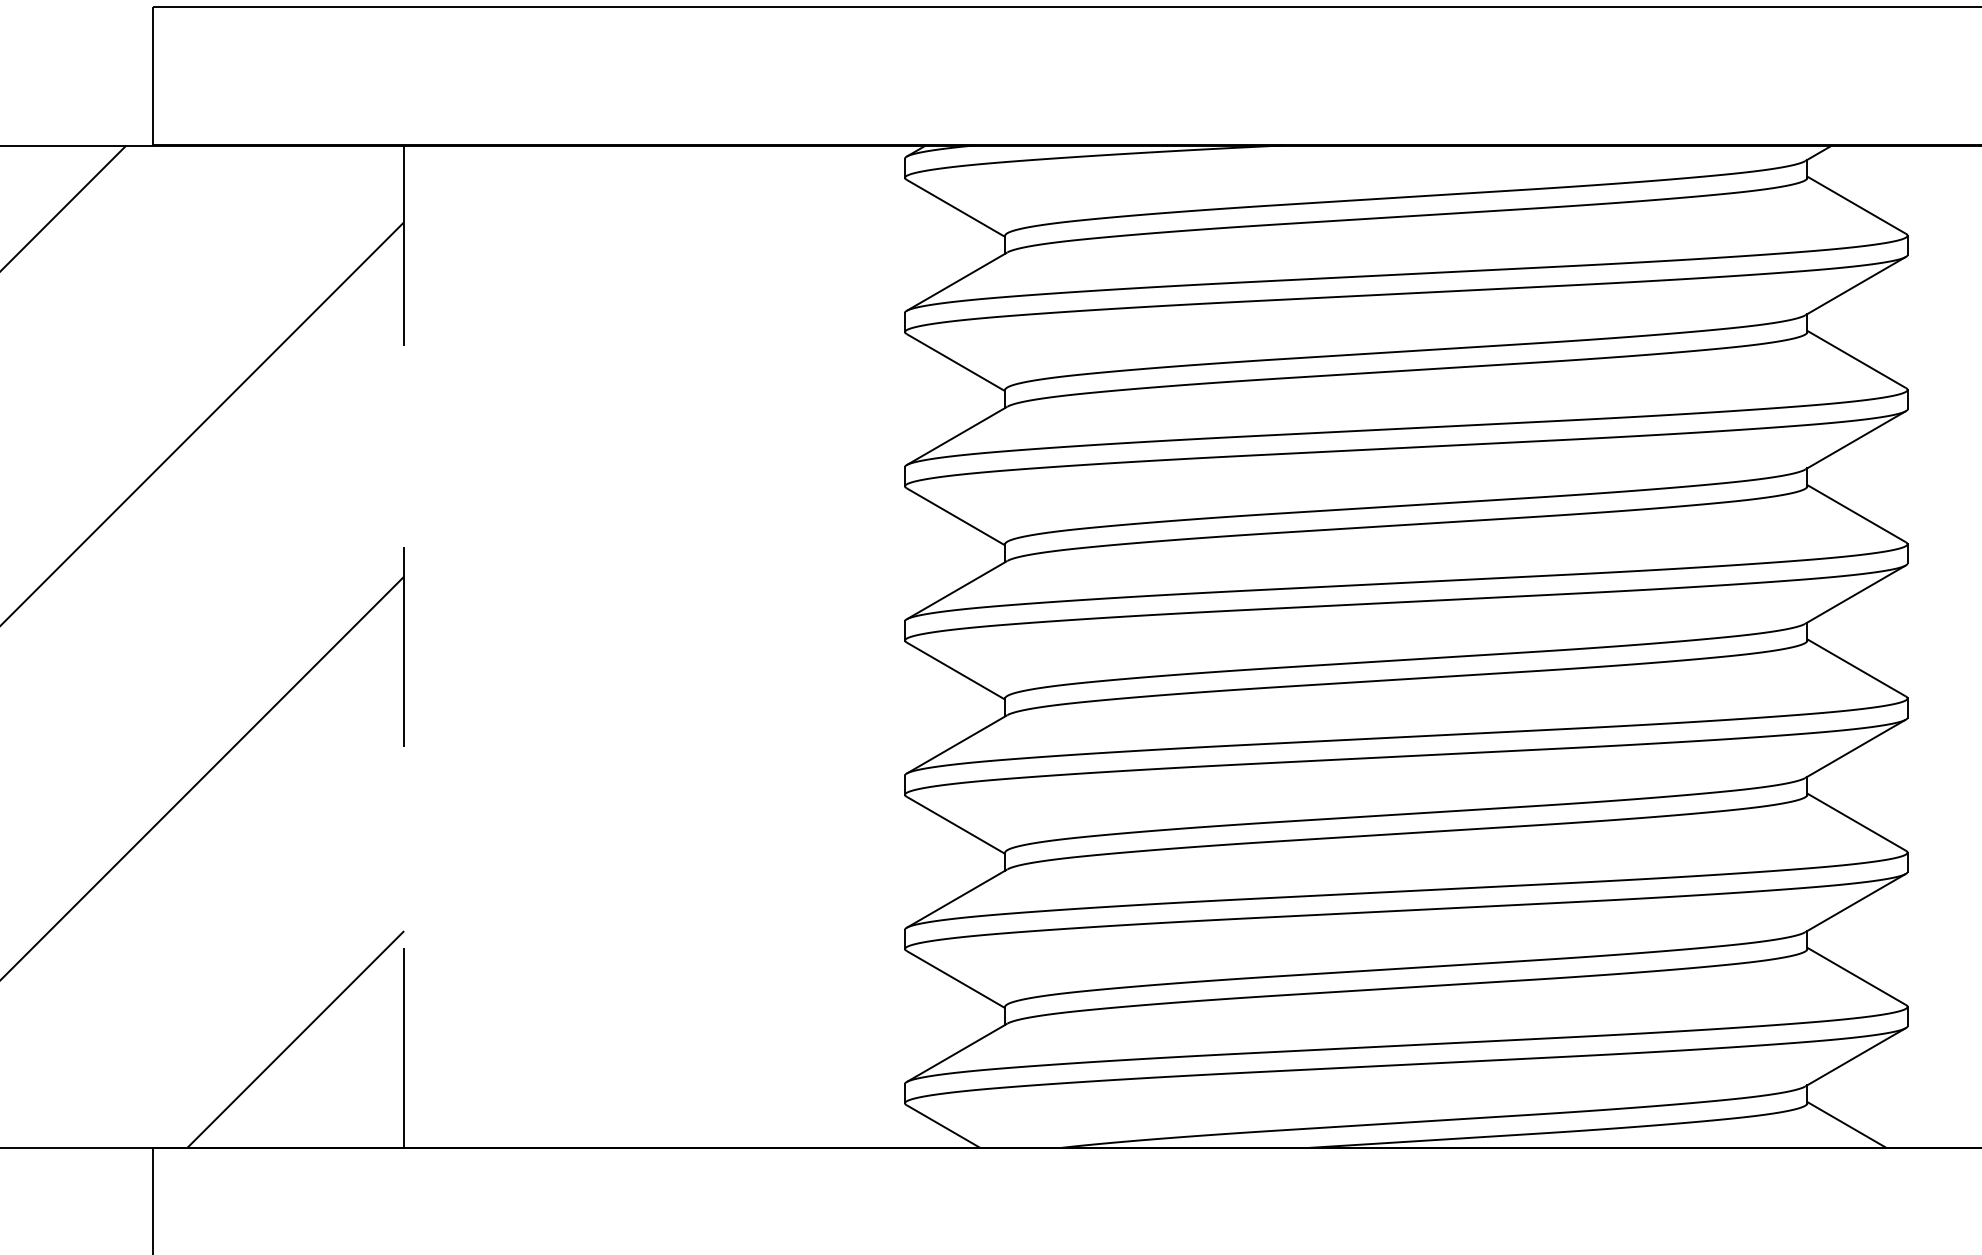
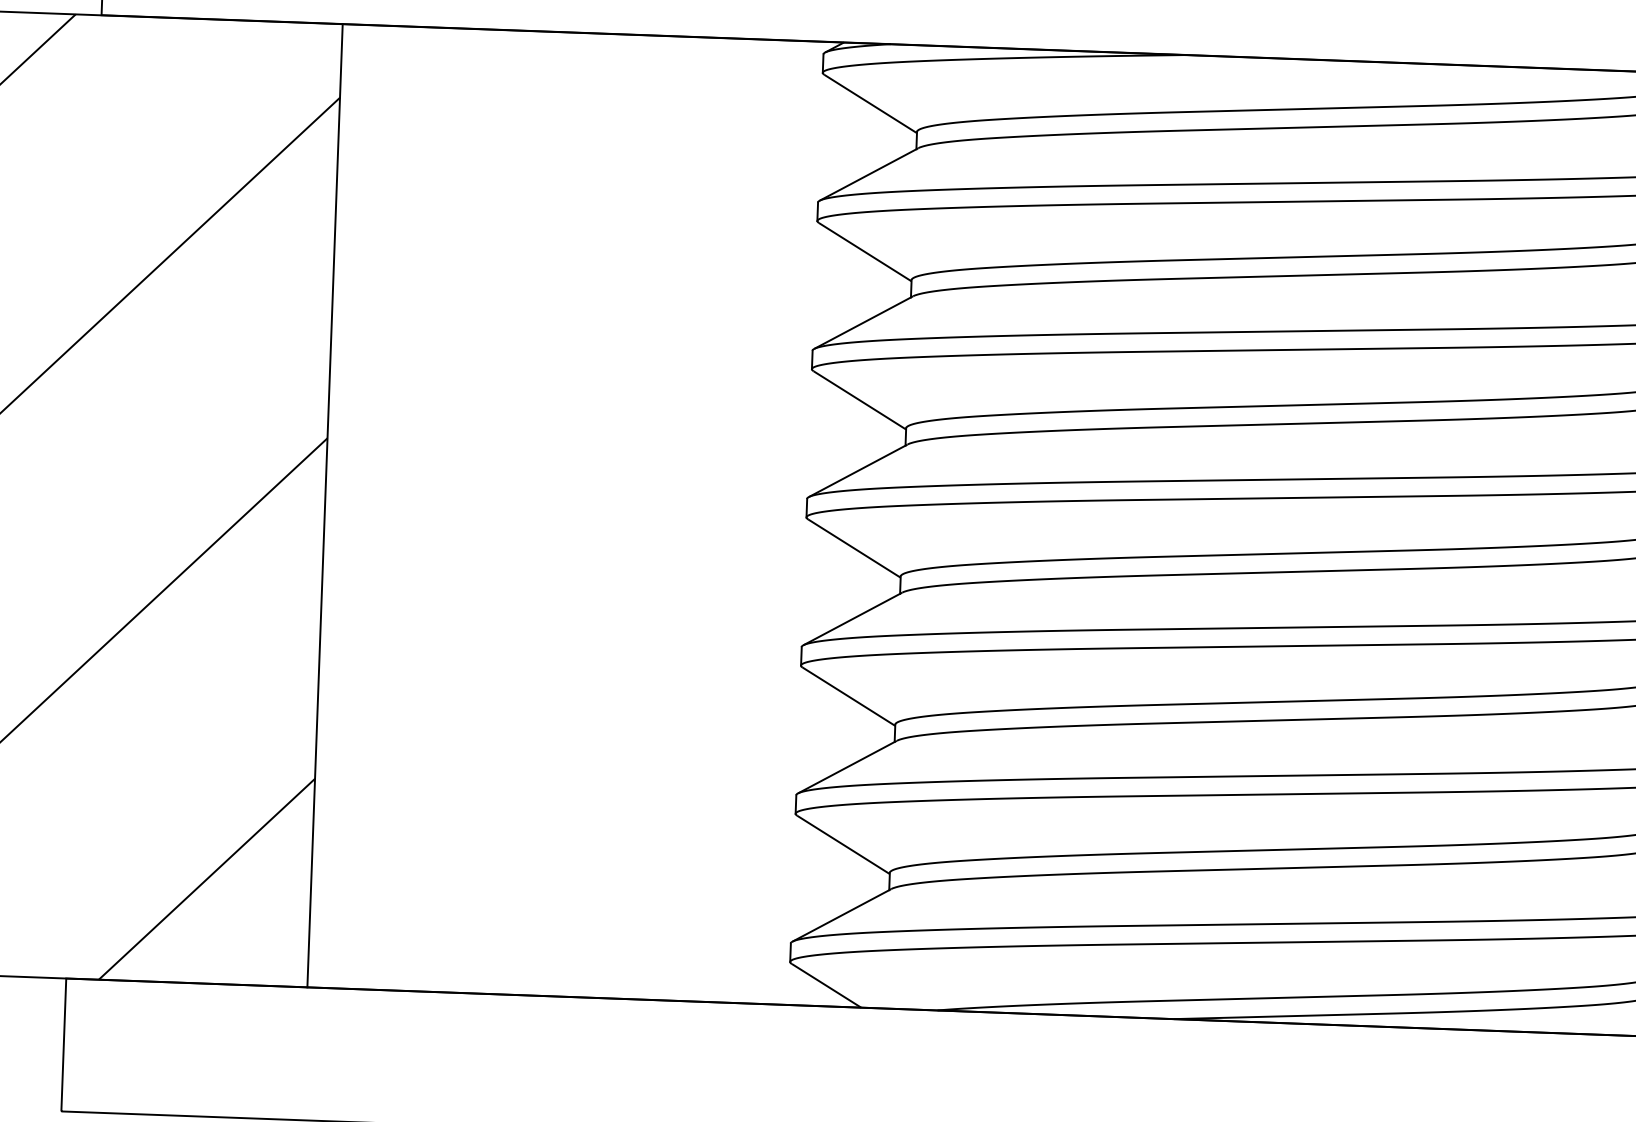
line: (404, 646) -> (325, 505), dashed -> solid

